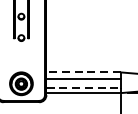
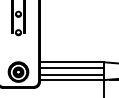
line: (82, 72) -> (71, 62), dashed -> solid
line: (84, 87) -> (72, 75), dashed -> solid

